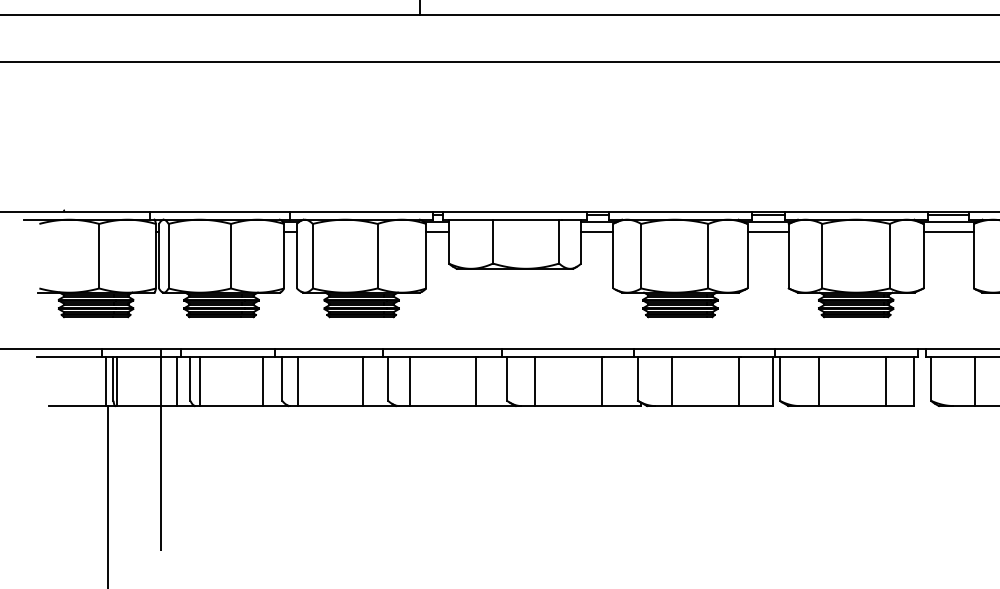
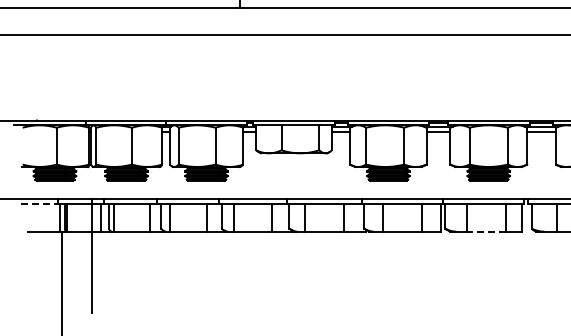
line: (70, 356) -> (40, 203), solid -> dashed
line: (852, 405) -> (486, 231), solid -> dashed

